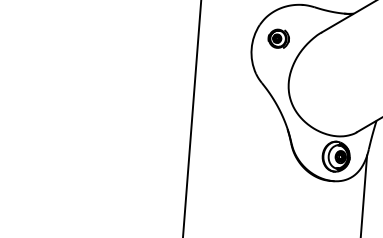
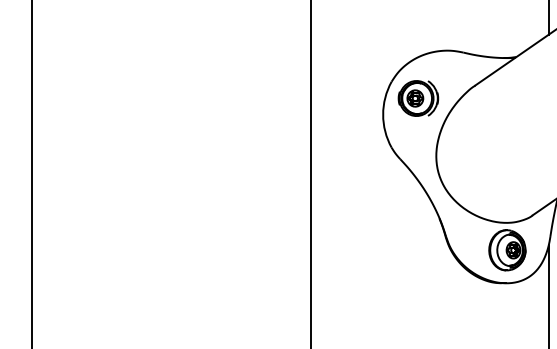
part: (278, 38) -> (418, 98), size x1.43

